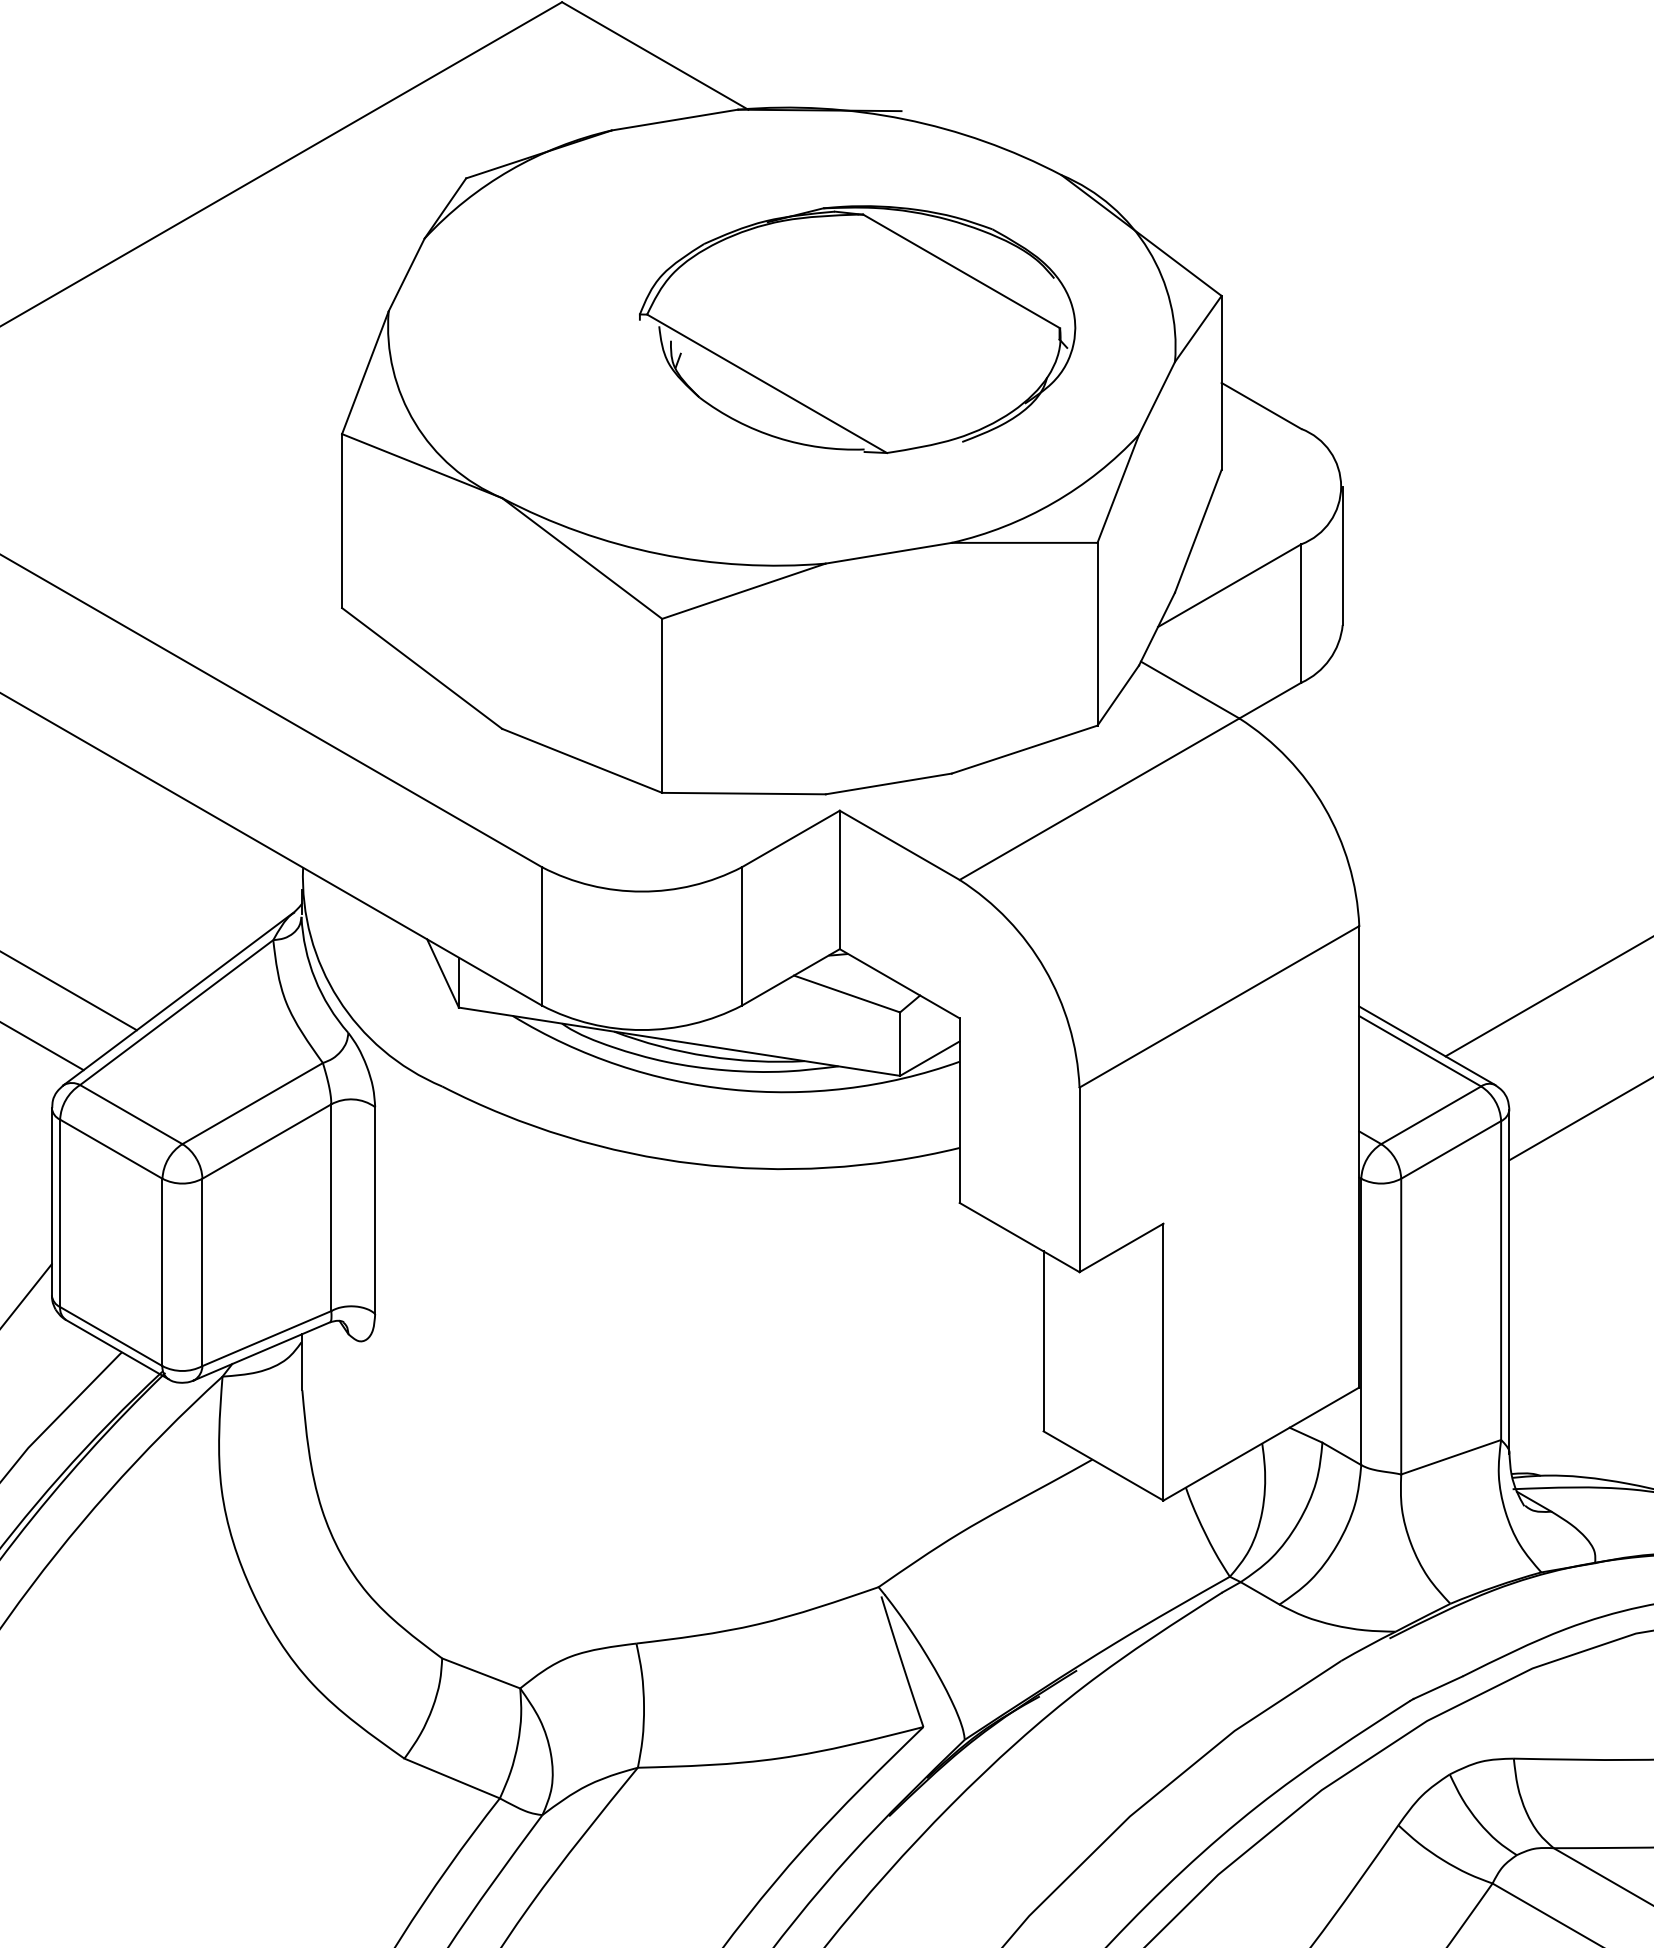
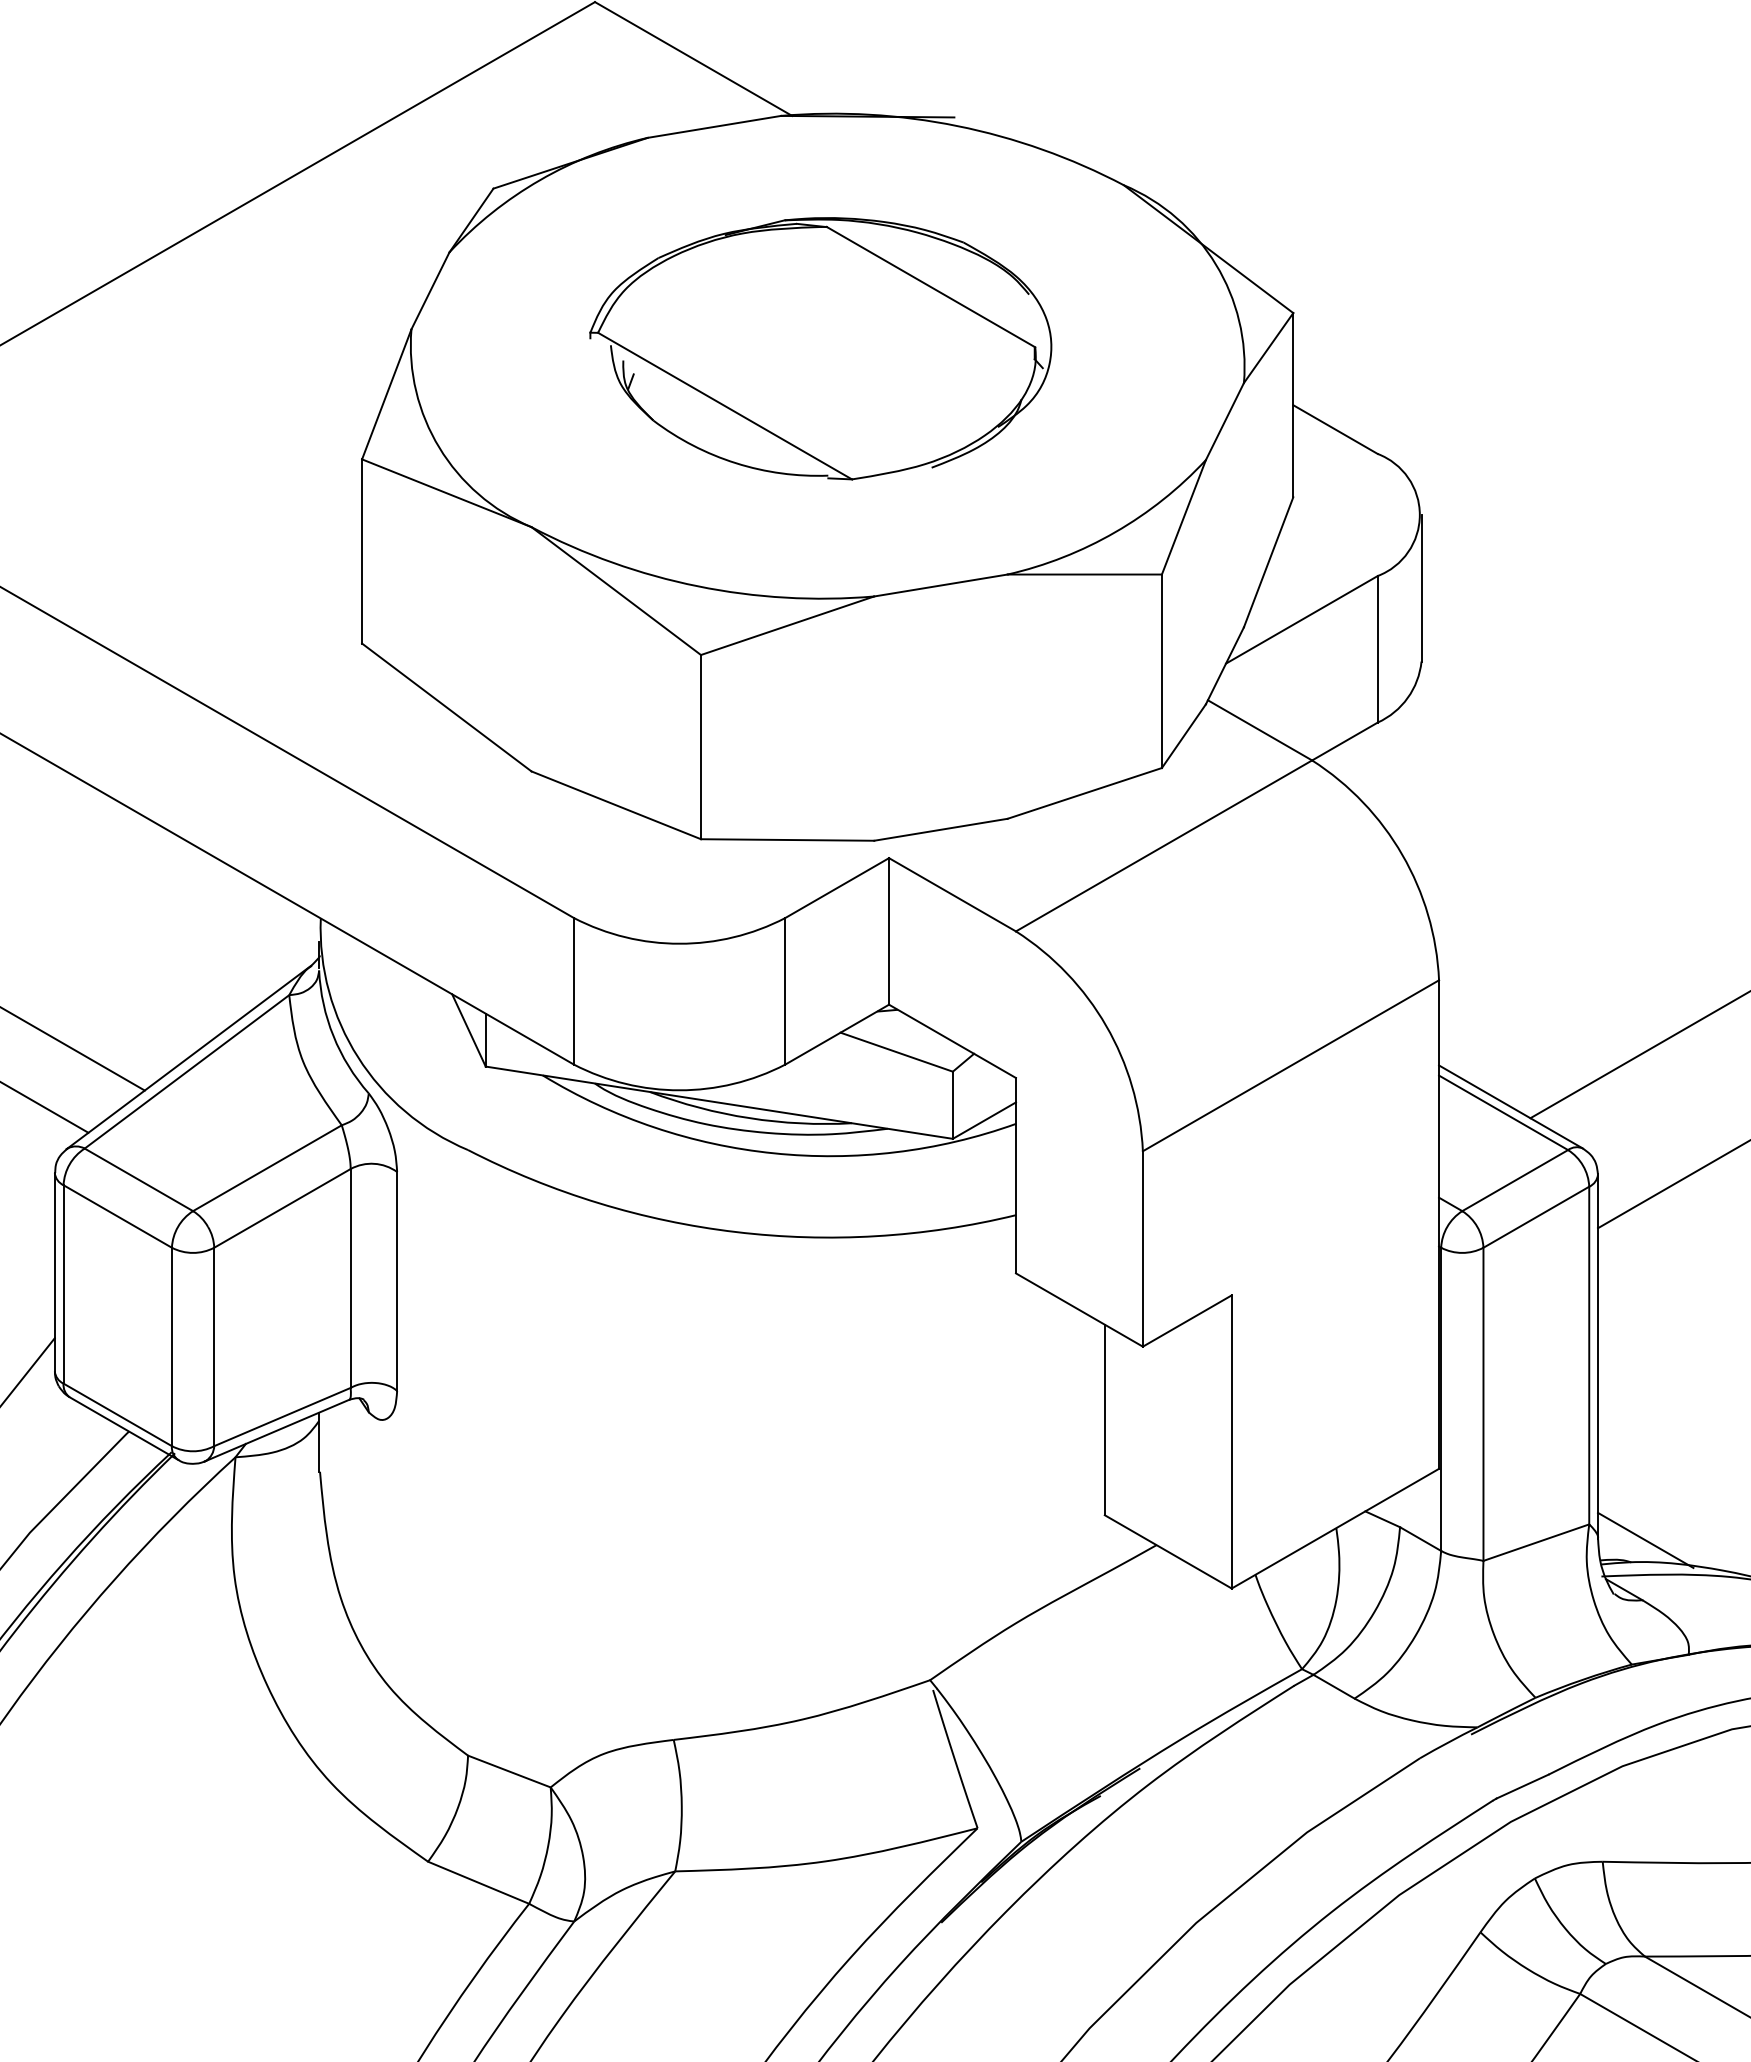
part: (857, 329) -> (820, 348), moved
line: (1554, 1454) -> (1645, 1539), added

